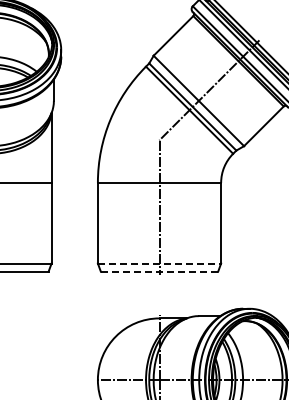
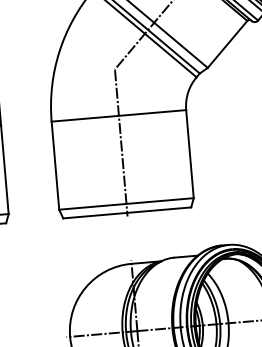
line: (159, 263) -> (126, 203), dashed -> solid
line: (159, 271) -> (127, 212), dashed -> solid

